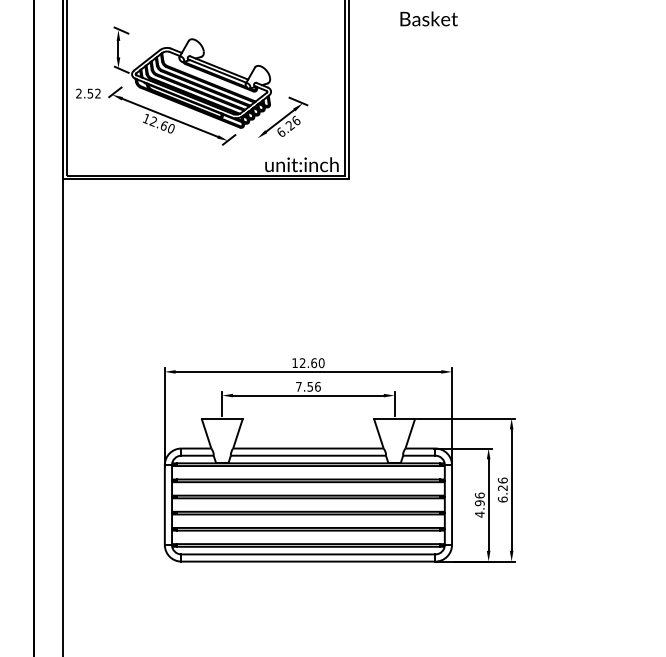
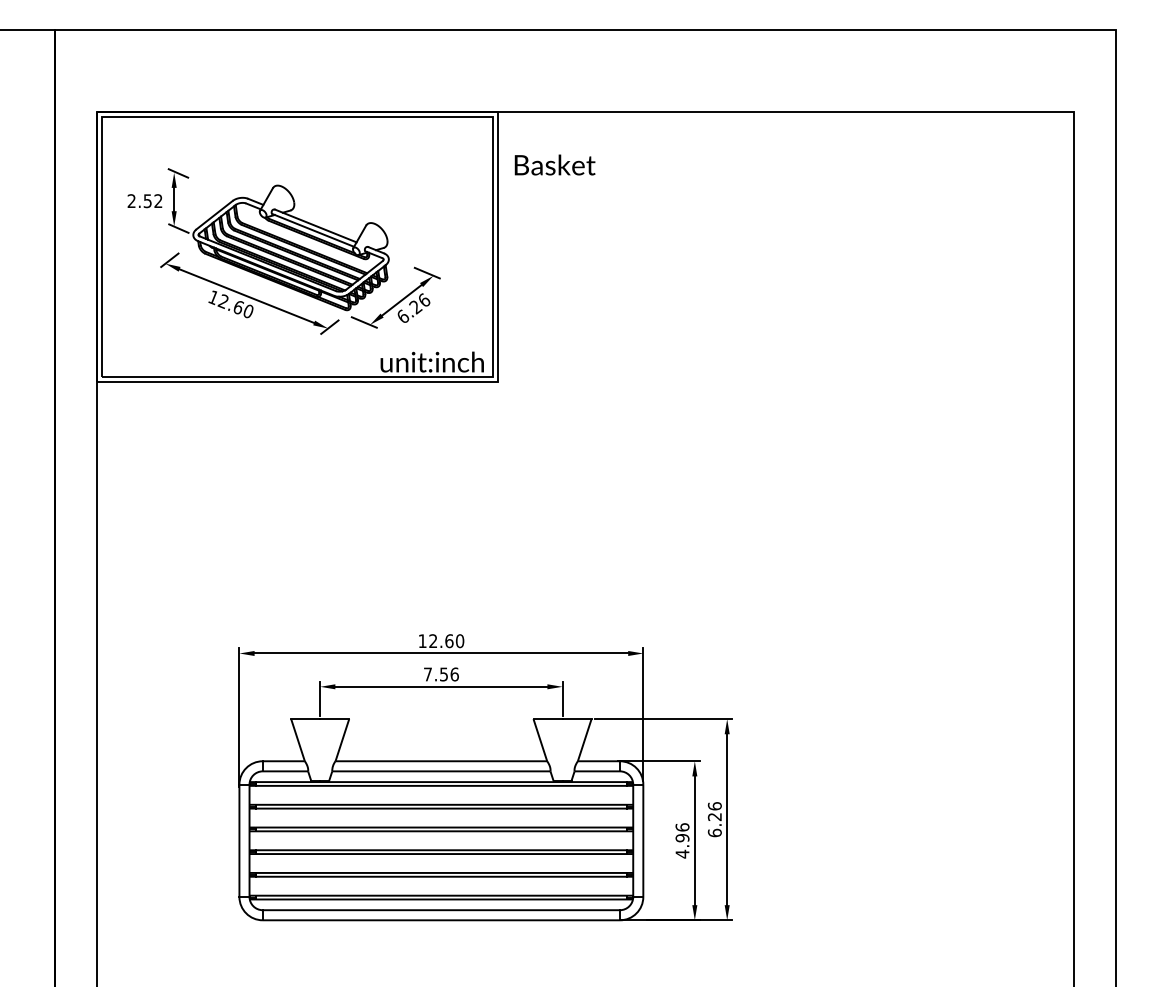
text: (428, 18) -> (554, 164), moved
text: (88, 93) -> (144, 201), moved
line: (253, 136) -> (363, 322), added

